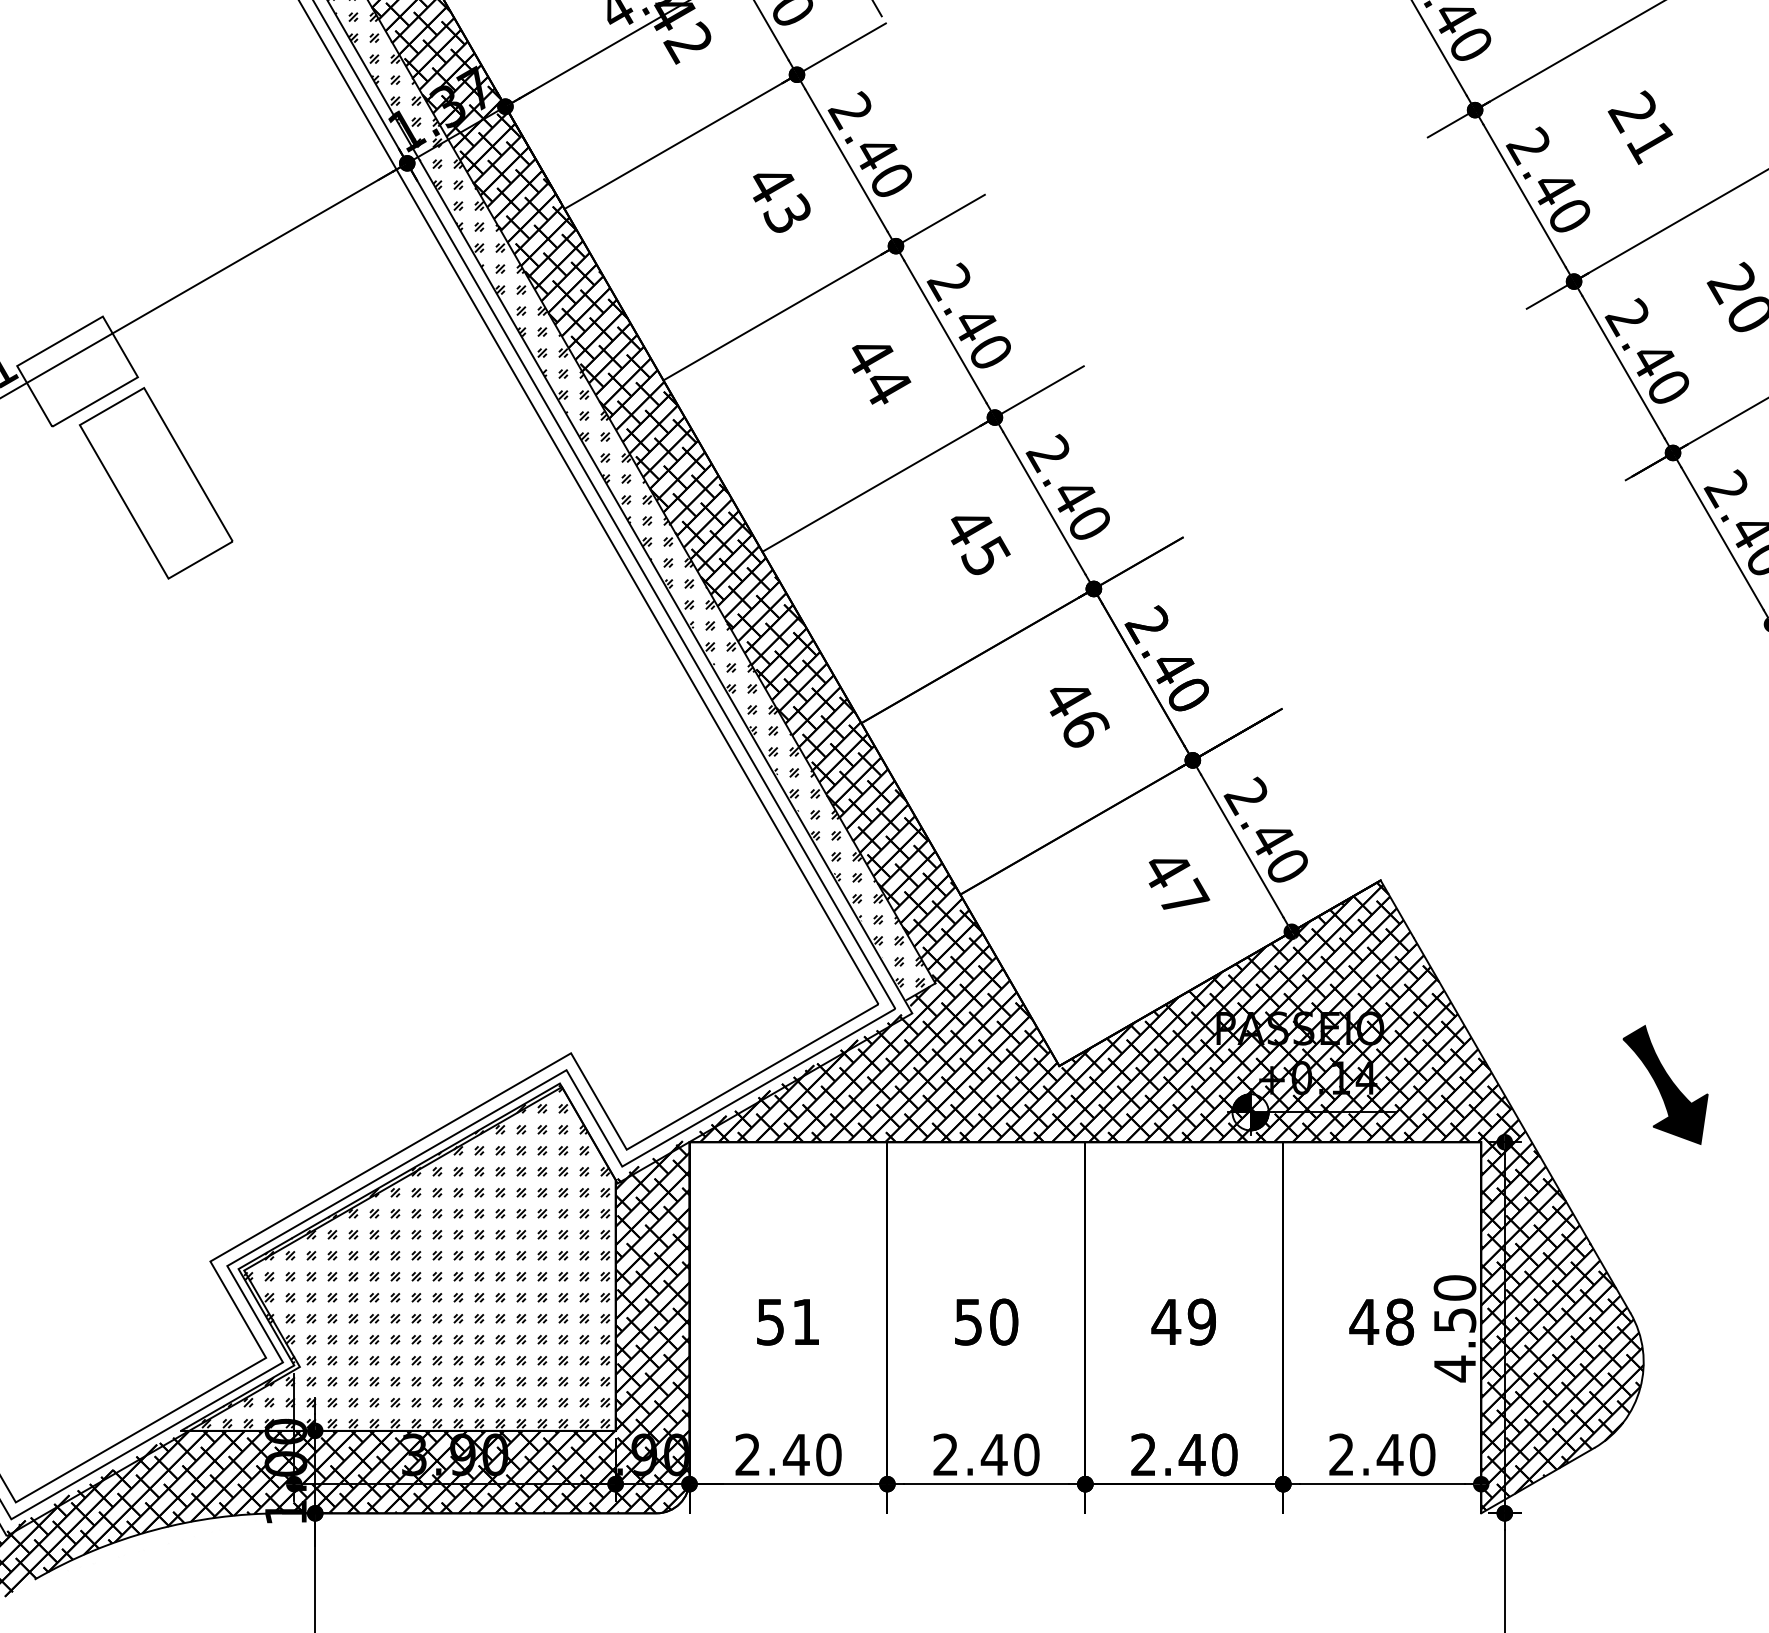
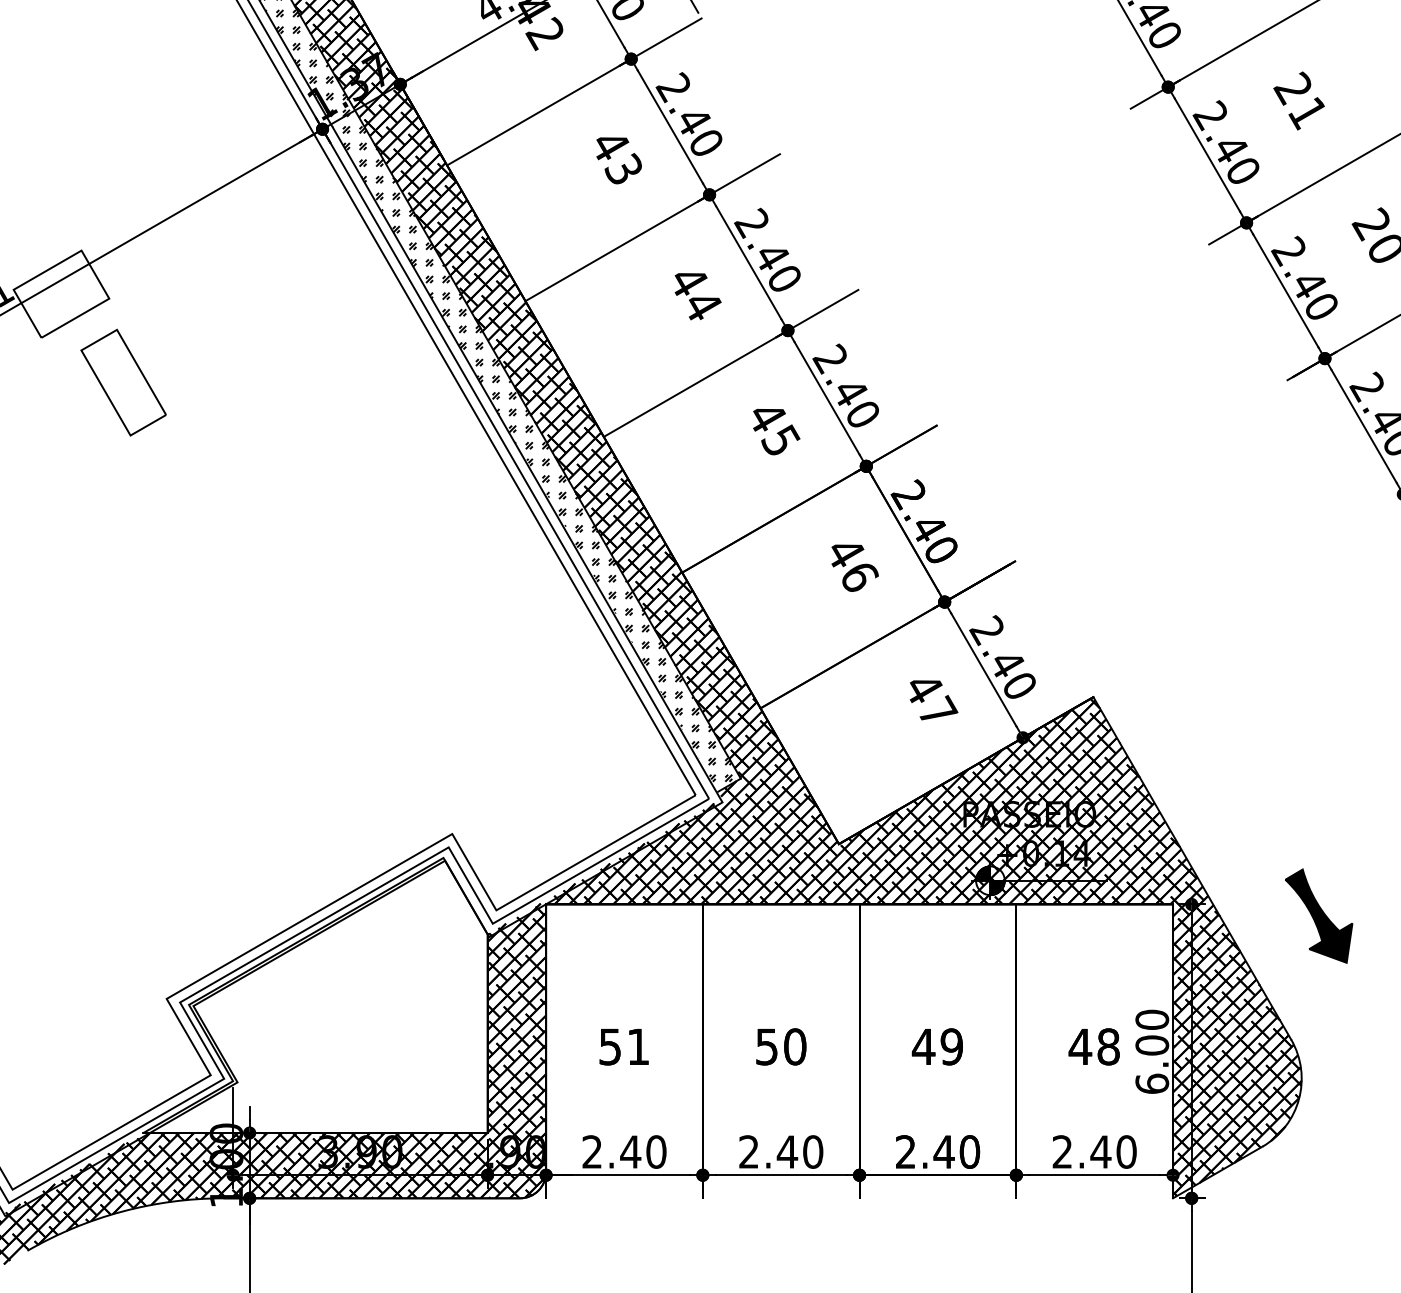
part: (155, 483) -> (123, 382), size x0.7
part: (1665, 1084) -> (1318, 915), moved
hatch: (397, 1256) -> (314, 994), removed
text: (1454, 1344) -> (1151, 1064), 4.50 -> 6.00

